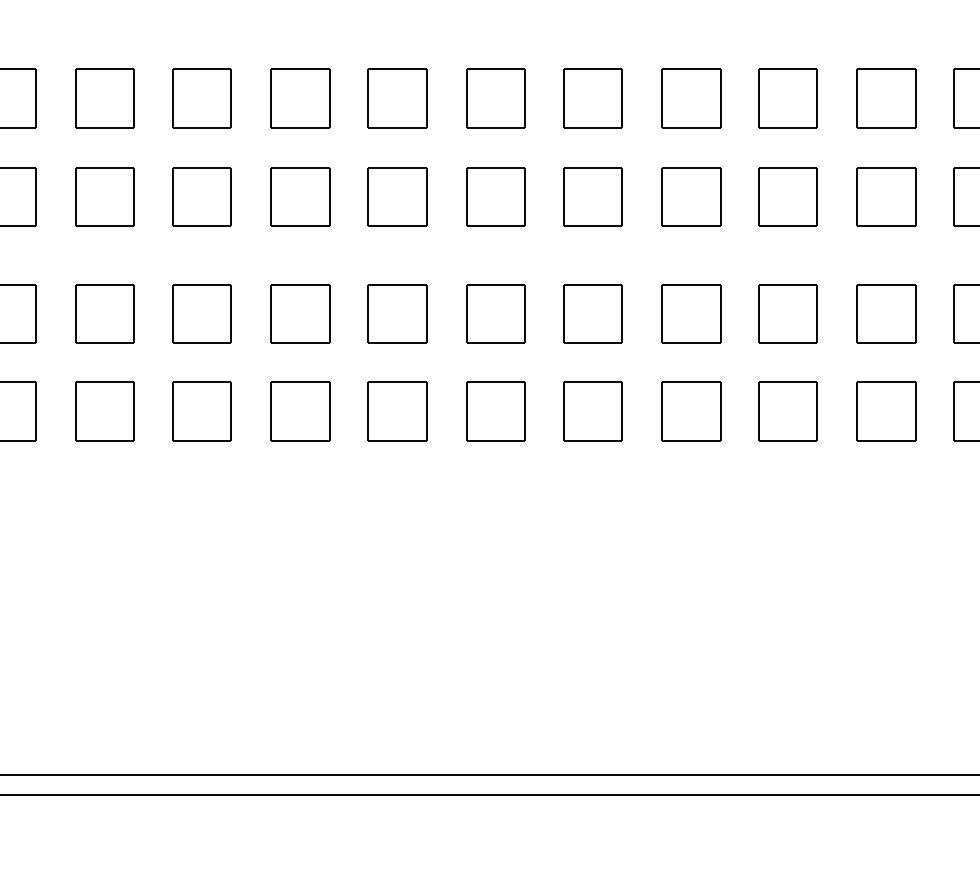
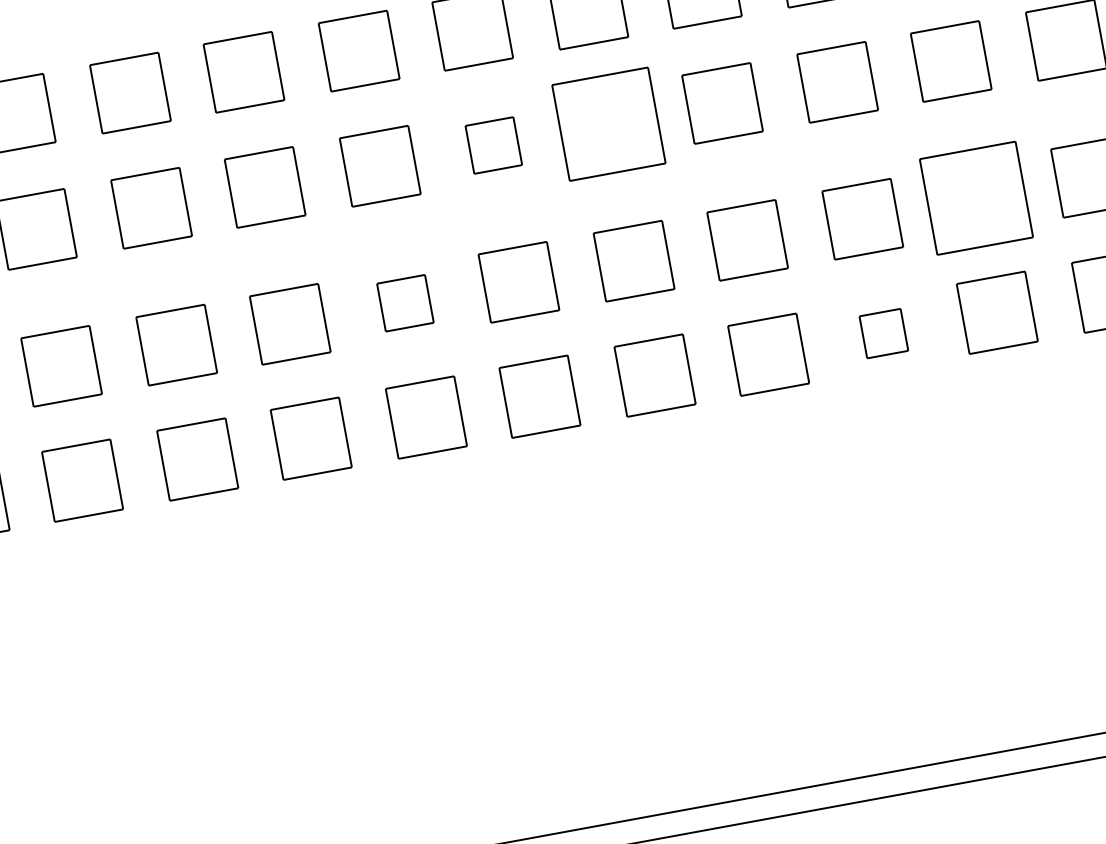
part: (397, 196) -> (493, 145), size x0.7
part: (495, 196) -> (608, 124), size x1.4
part: (300, 313) -> (405, 302), size x0.7
part: (787, 313) -> (975, 198), size x1.4
part: (691, 411) -> (884, 333), size x0.6

